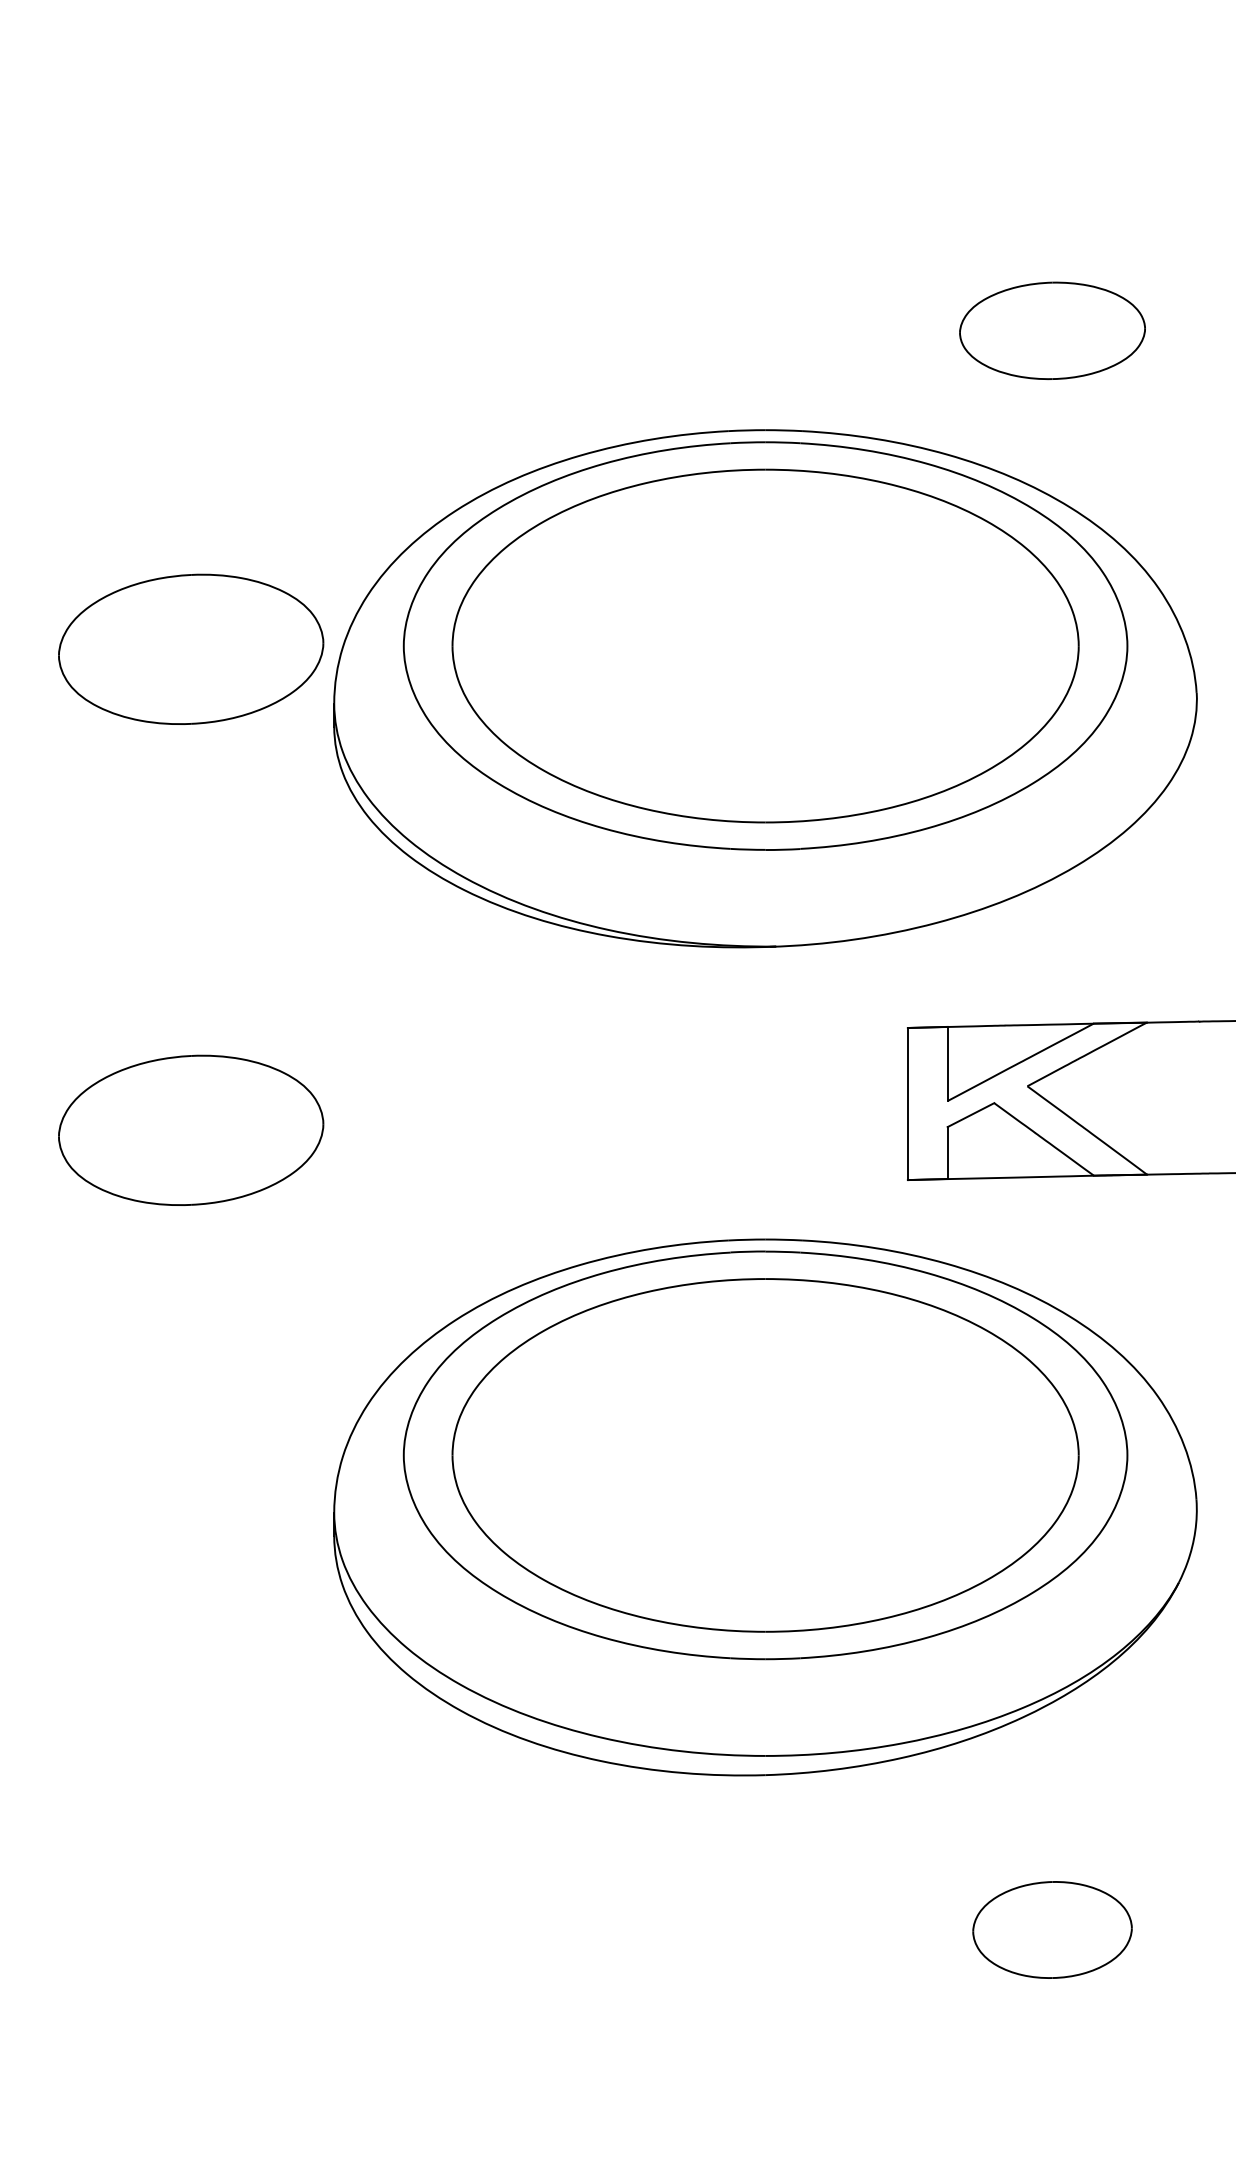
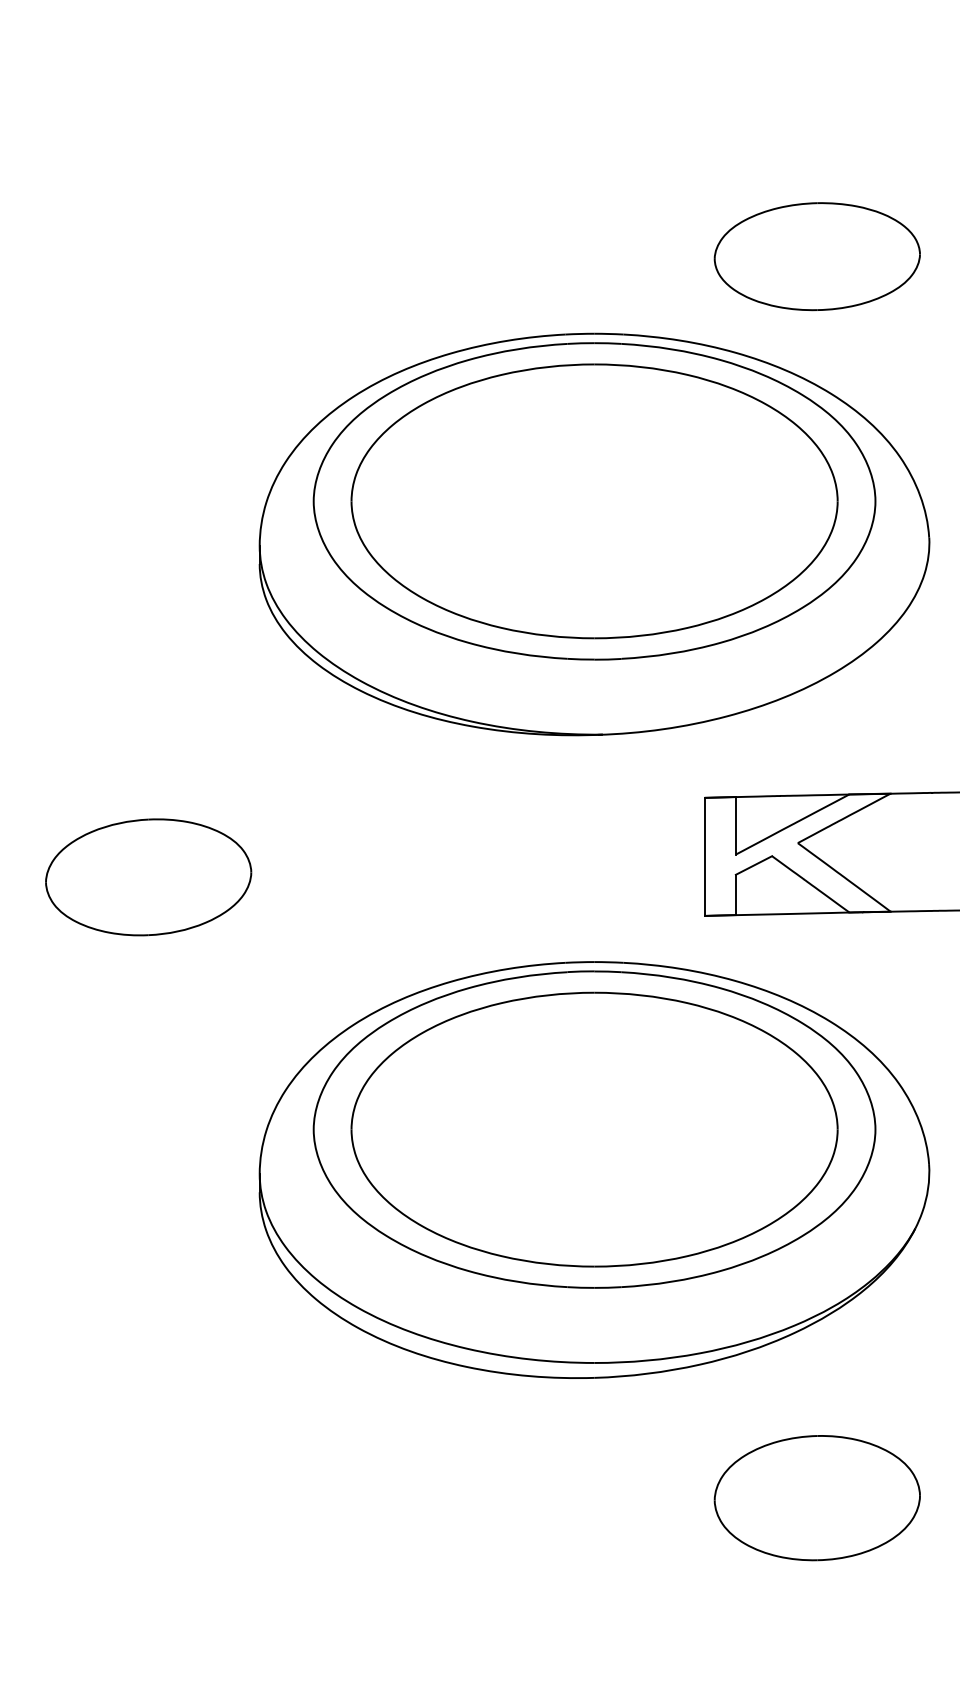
part: (1052, 330) -> (817, 256), size x1.43
part: (191, 648) -> (148, 503), removed
part: (1052, 1929) -> (817, 1497), size x1.67

